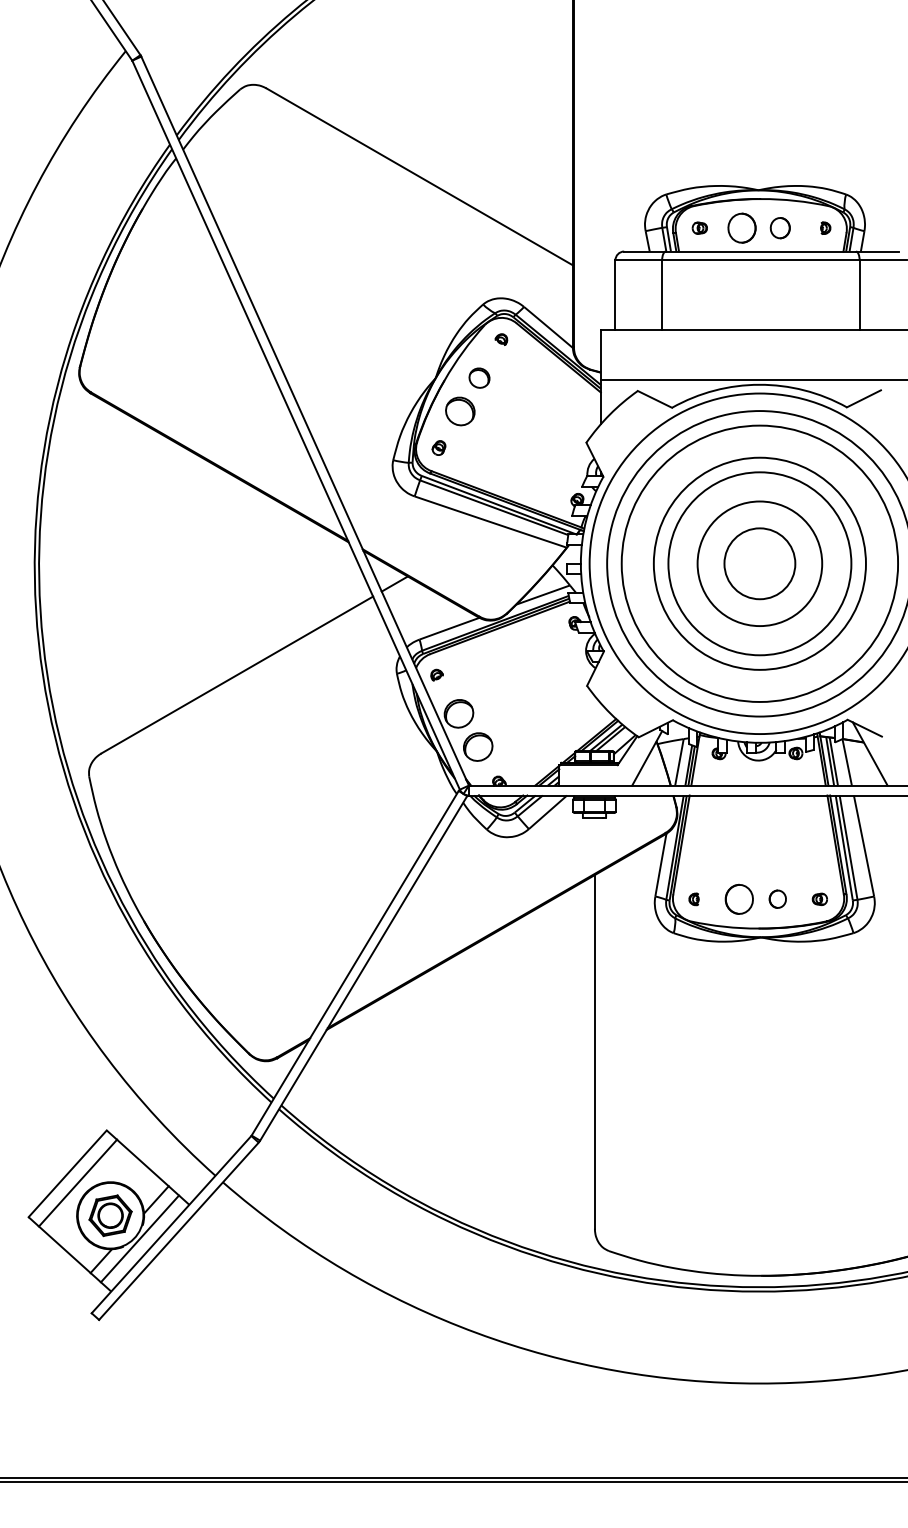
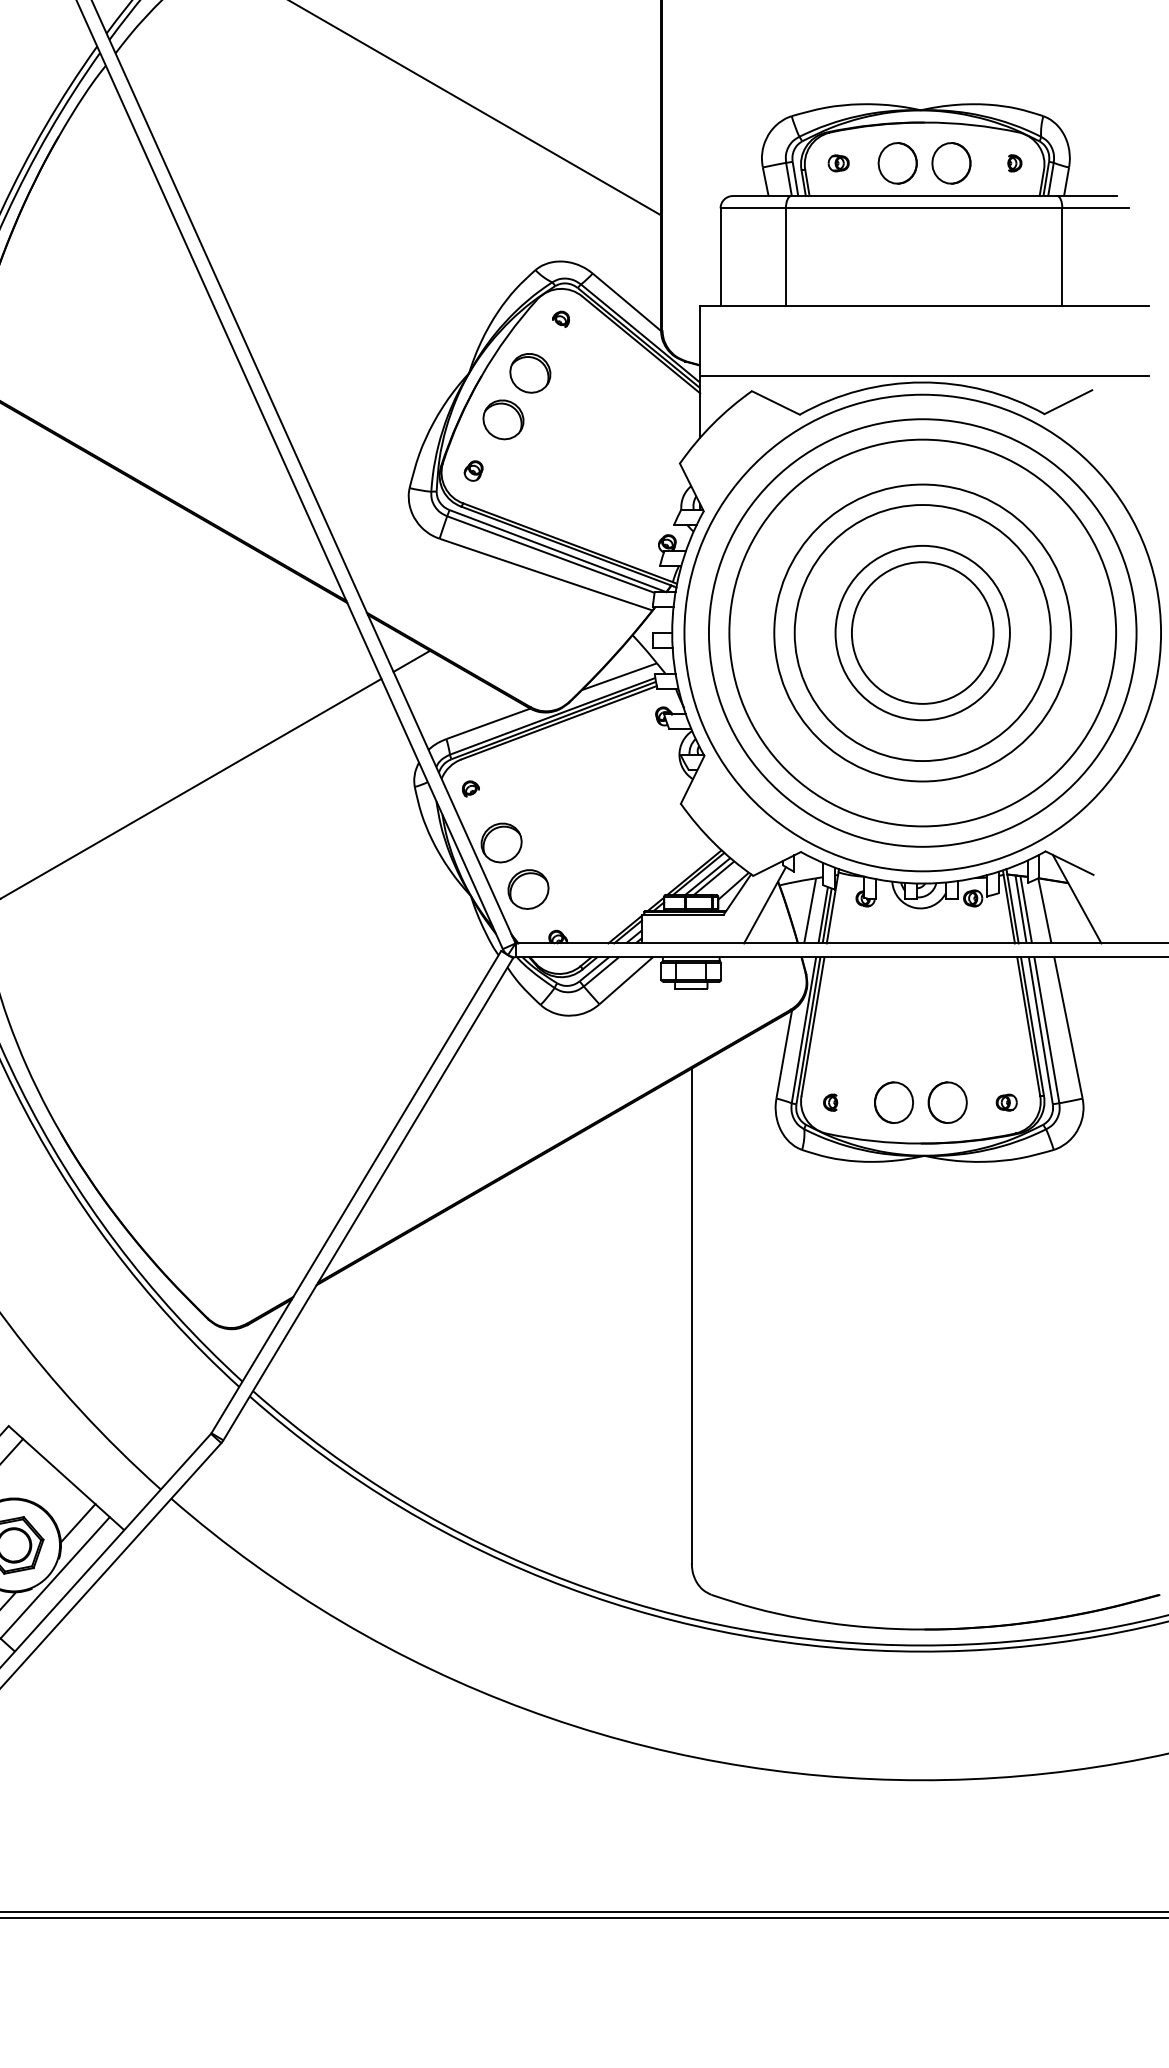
part: (779, 227) -> (950, 162), size x1.43
part: (479, 377) -> (530, 372), size x1.43
circle: (759, 563) -> (922, 632), size x1.43
part: (777, 898) -> (947, 1101), size x1.67

